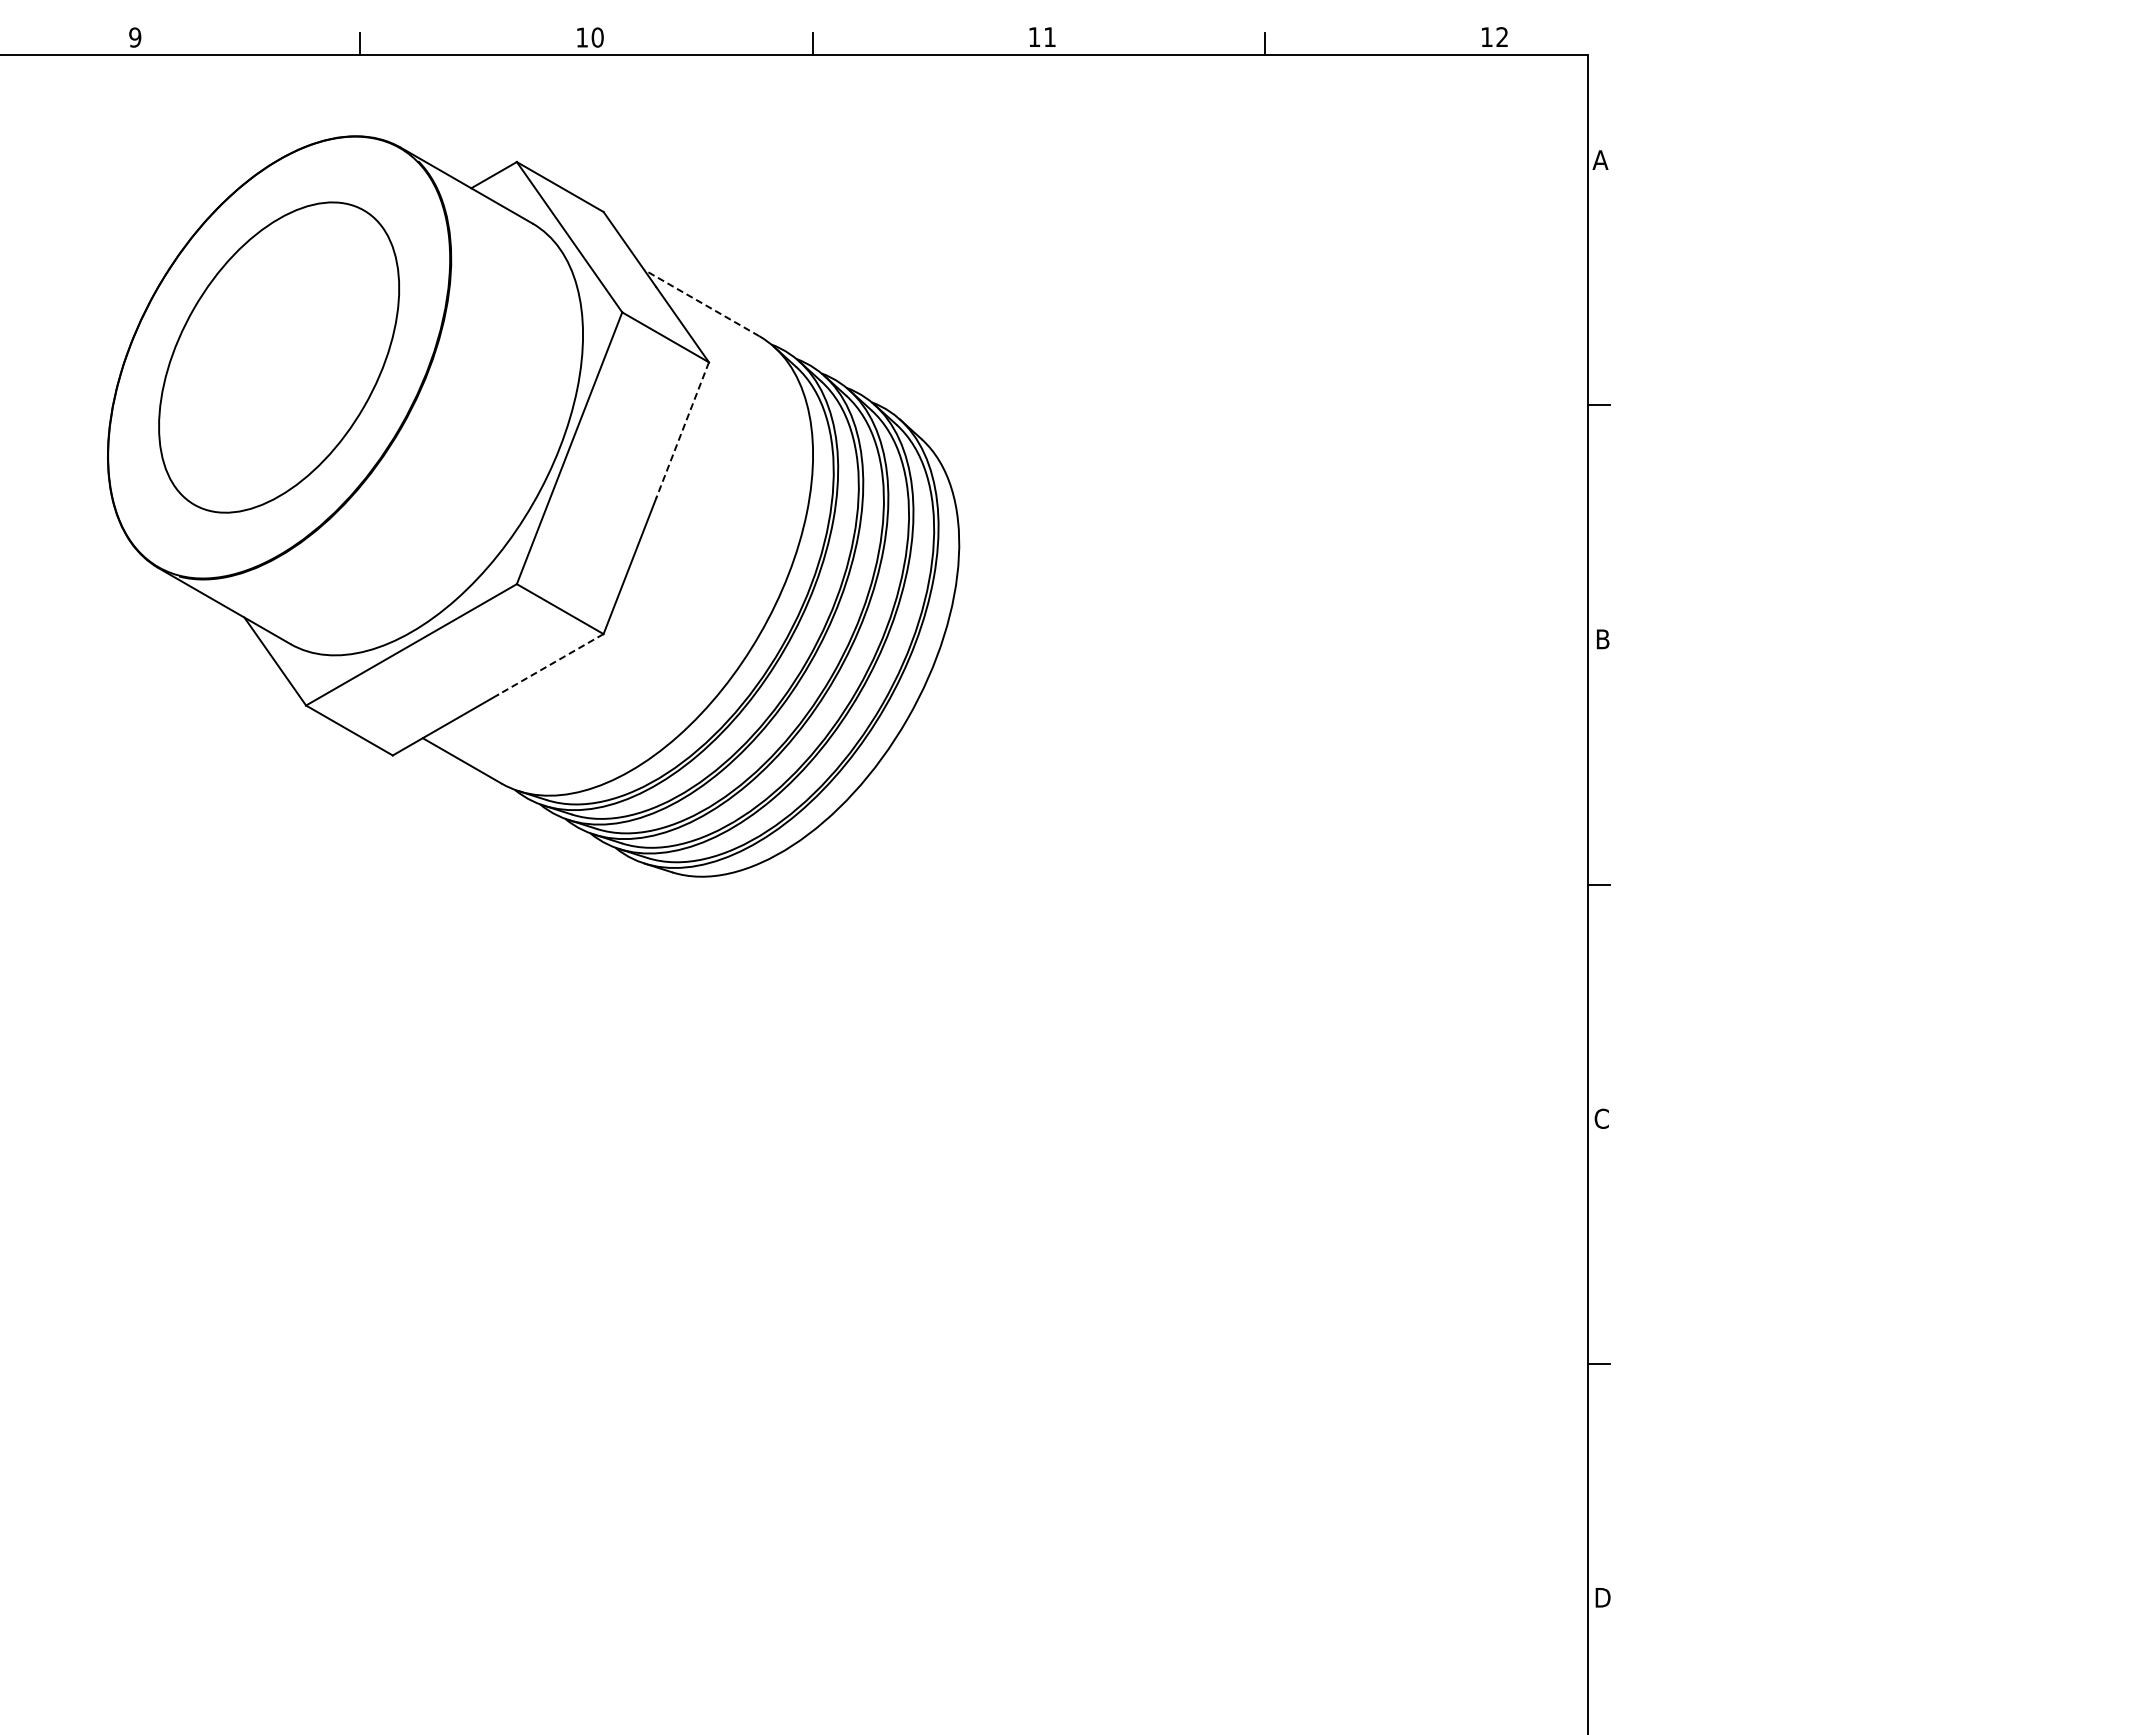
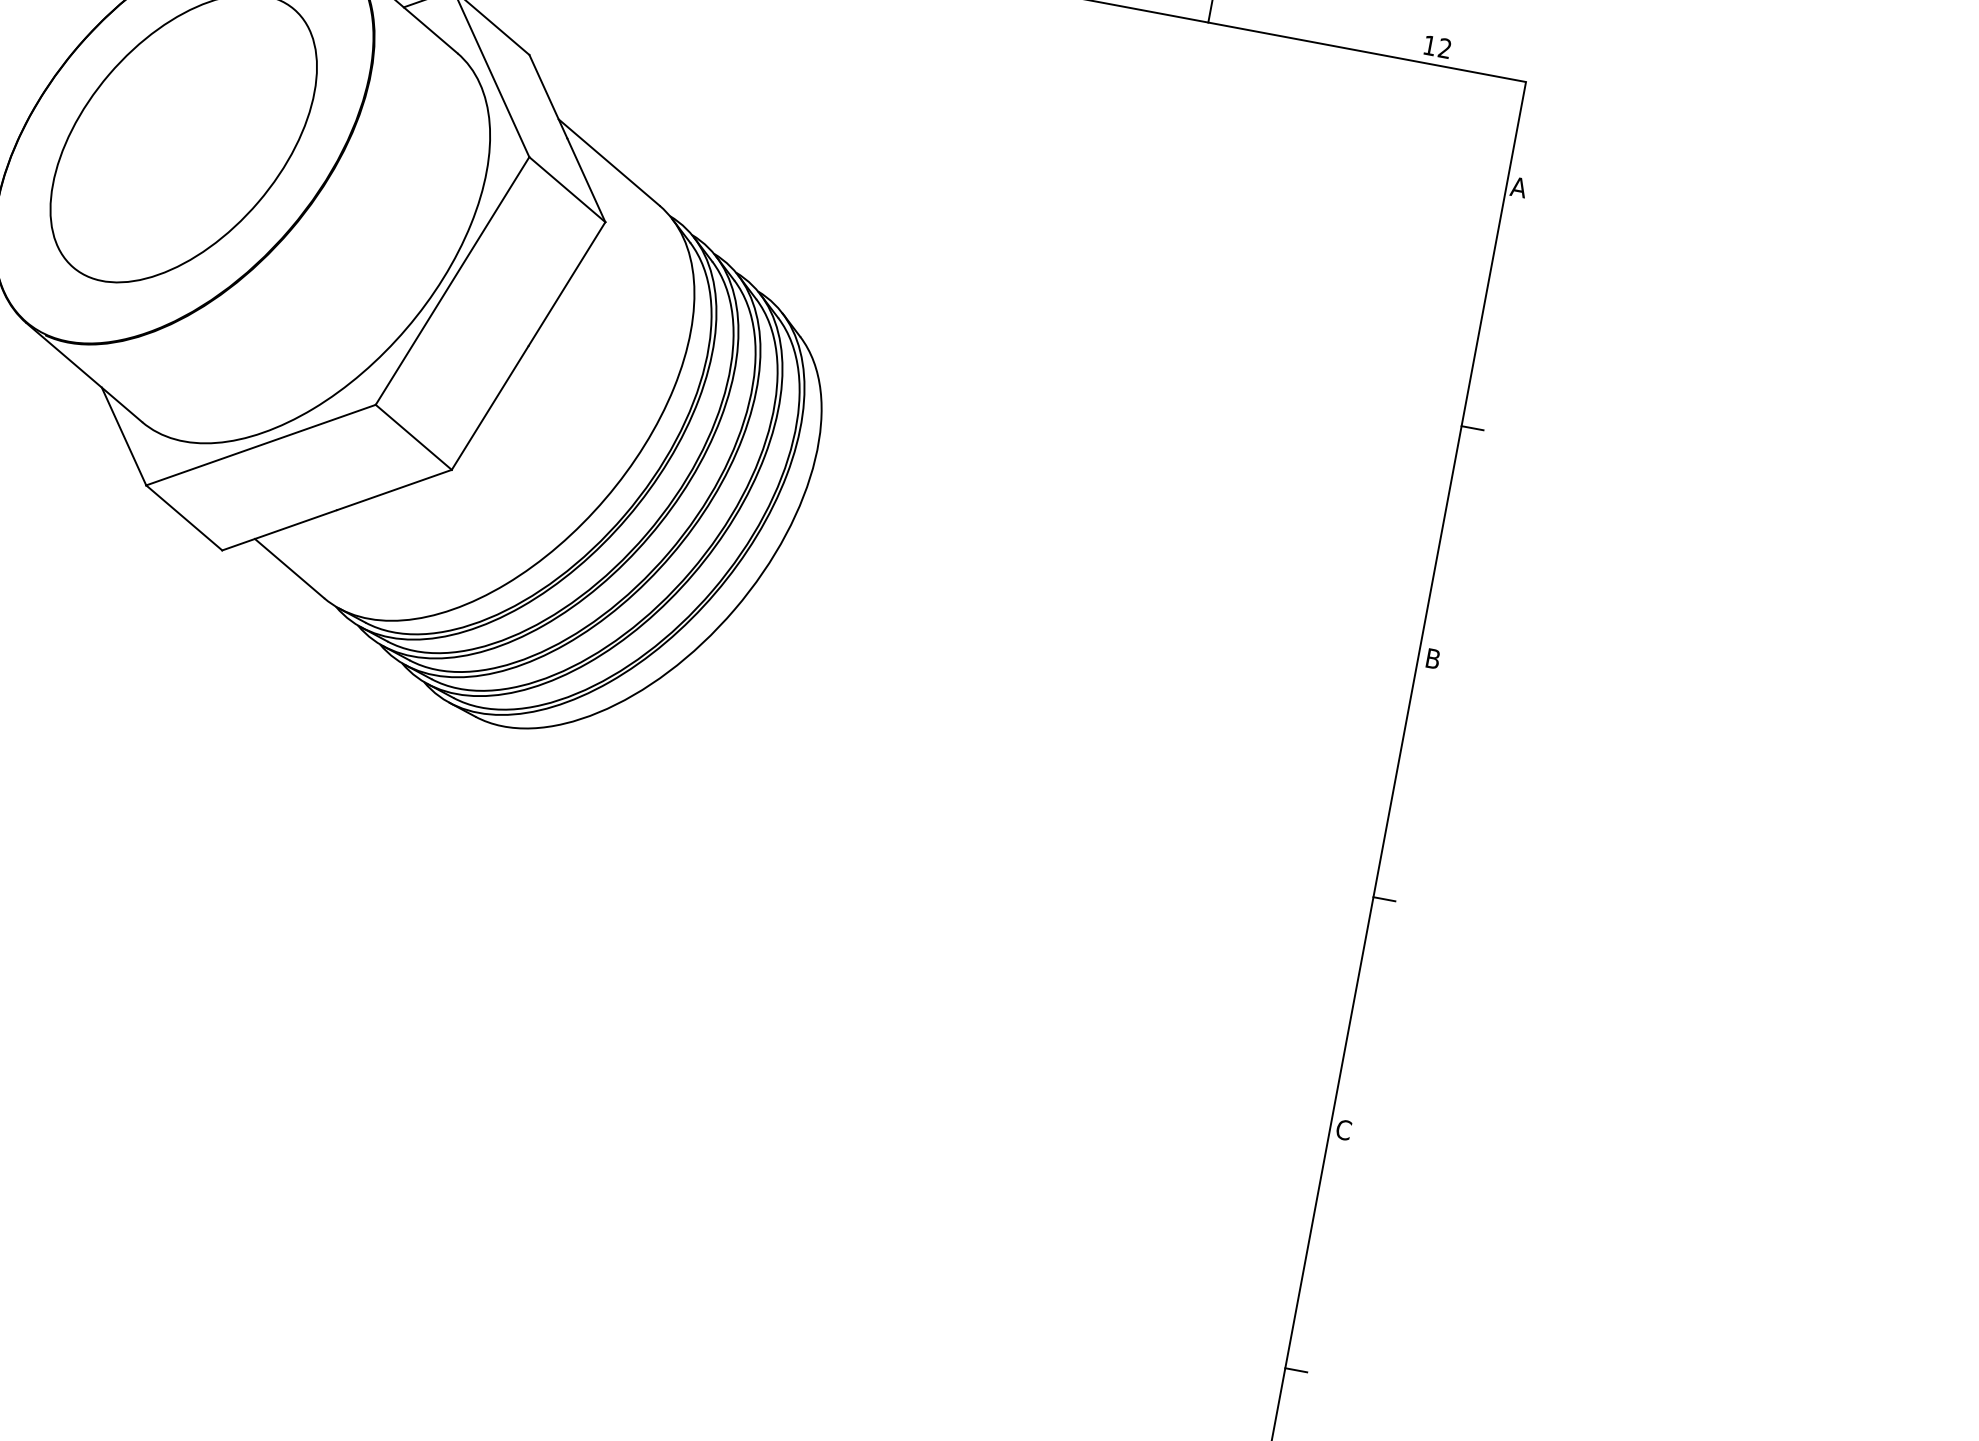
line: (701, 302) -> (609, 161), dashed -> solid
line: (682, 430) -> (566, 284), dashed -> solid
line: (550, 664) -> (394, 490), dashed -> solid

